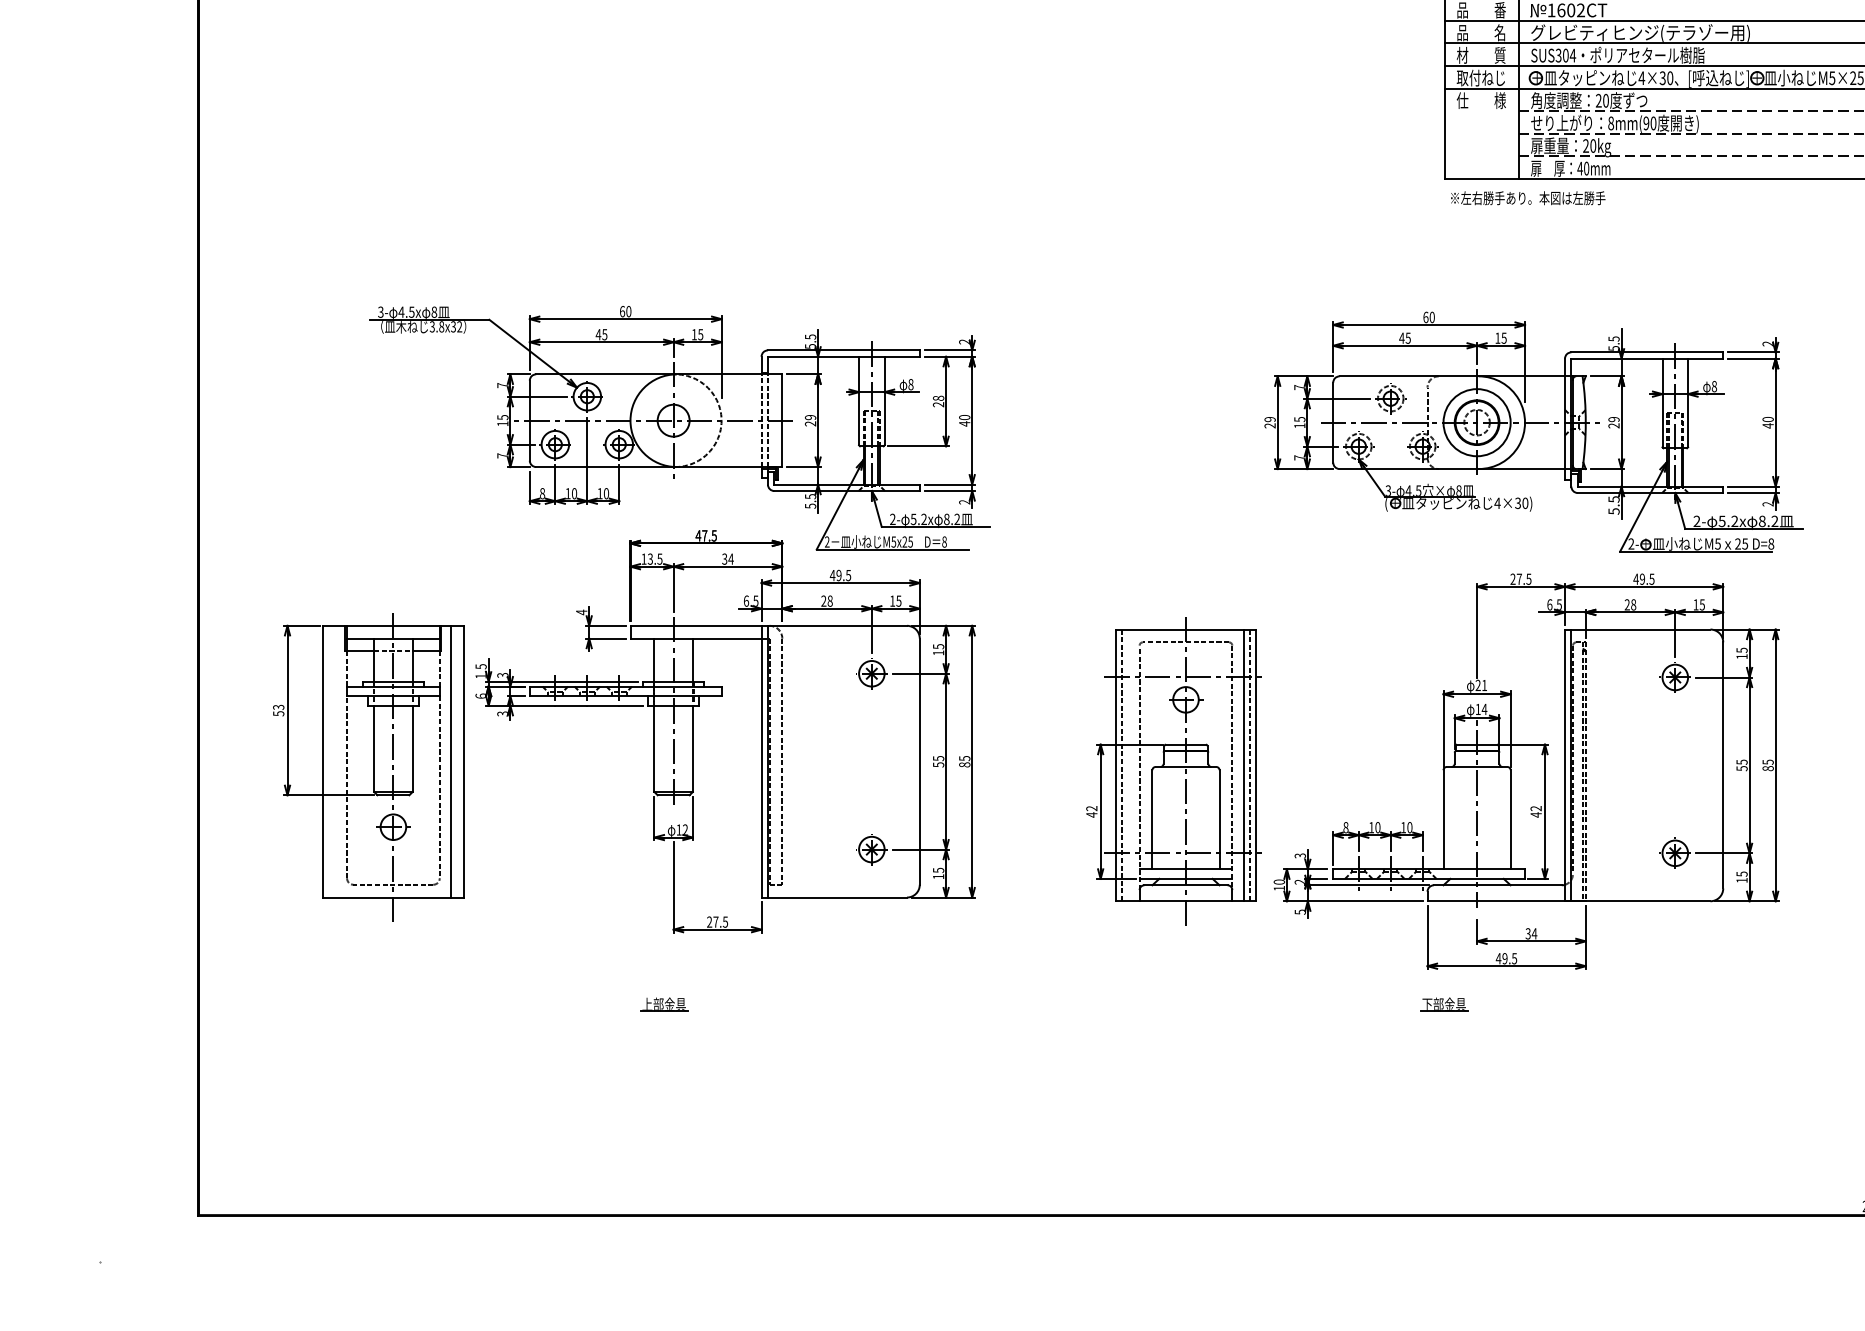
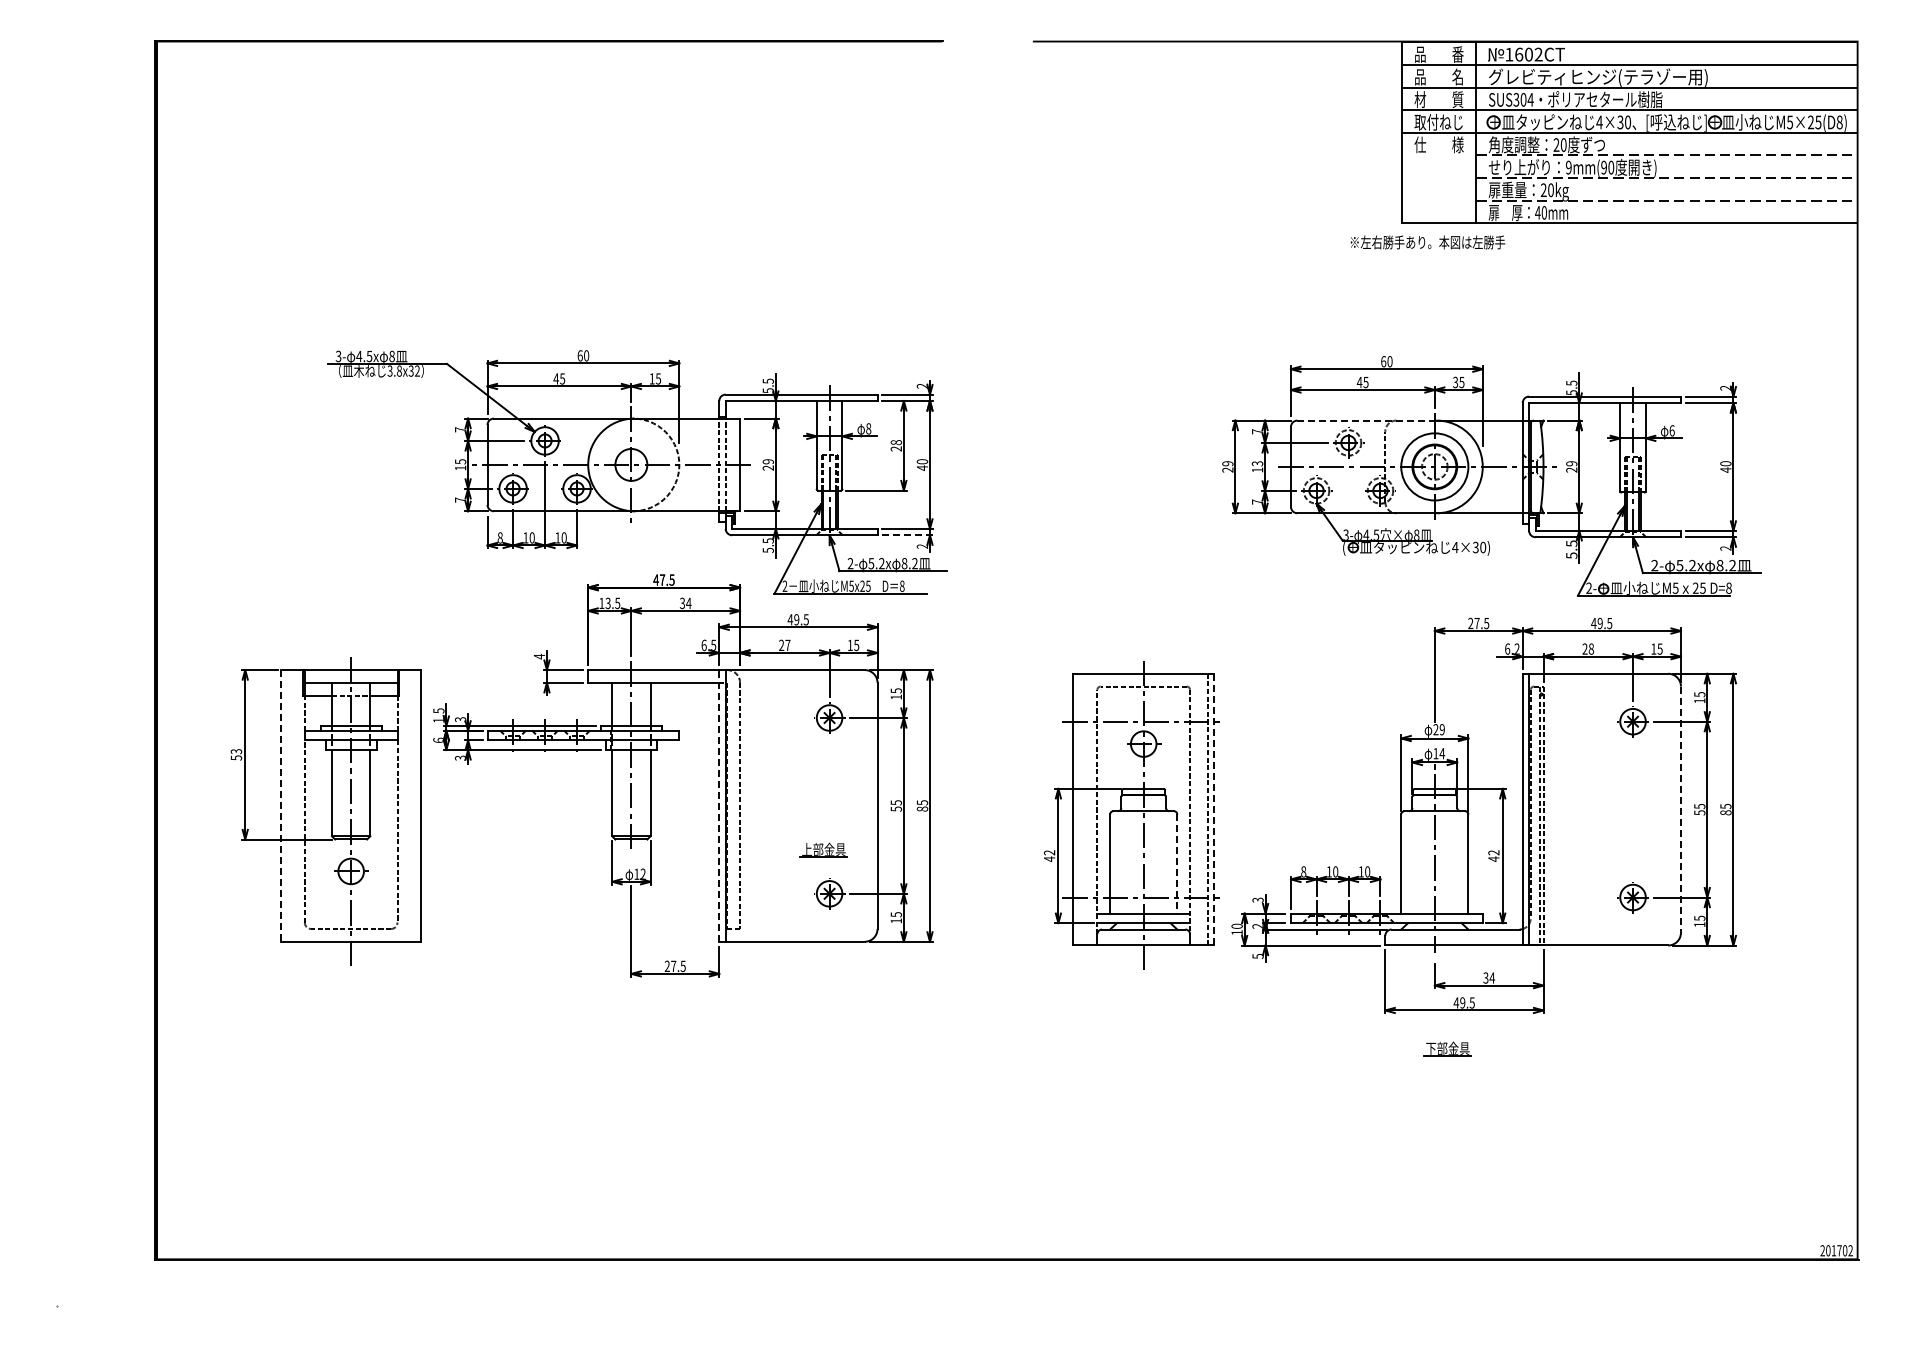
text: (1610, 123) -> (1568, 167), 8mm(90 -> 9mm(90
text: (1527, 198) -> (1427, 242), moved
text: (1497, 338) -> (1455, 382), 15 -> 35
line: (1408, 376) -> (1366, 420), solid -> dashed
text: (1713, 386) -> (1671, 430), 8 -> 6
text: (1298, 419) -> (1256, 463), 15 -> 13
line: (950, 491) -> (908, 535), solid -> dashed
text: (829, 601) -> (787, 645), 28 -> 27
text: (1558, 604) -> (1516, 648), 6.5 -> 6.2
text: (1483, 685) -> (1441, 729), 21 -> 29
line: (322, 761) -> (280, 805), solid -> dashed
line: (450, 761) -> (408, 805), removed
line: (761, 761) -> (719, 805), solid -> dashed
line: (1121, 765) -> (1079, 809), removed
line: (1243, 765) -> (1201, 809), removed
line: (1256, 765) -> (1214, 809), solid -> dashed
line: (1722, 766) -> (1680, 810), solid -> dashed
line: (1219, 819) -> (1177, 863), solid -> dashed
part: (663, 1004) -> (823, 849), moved
part: (1443, 1004) -> (1447, 1048), moved

